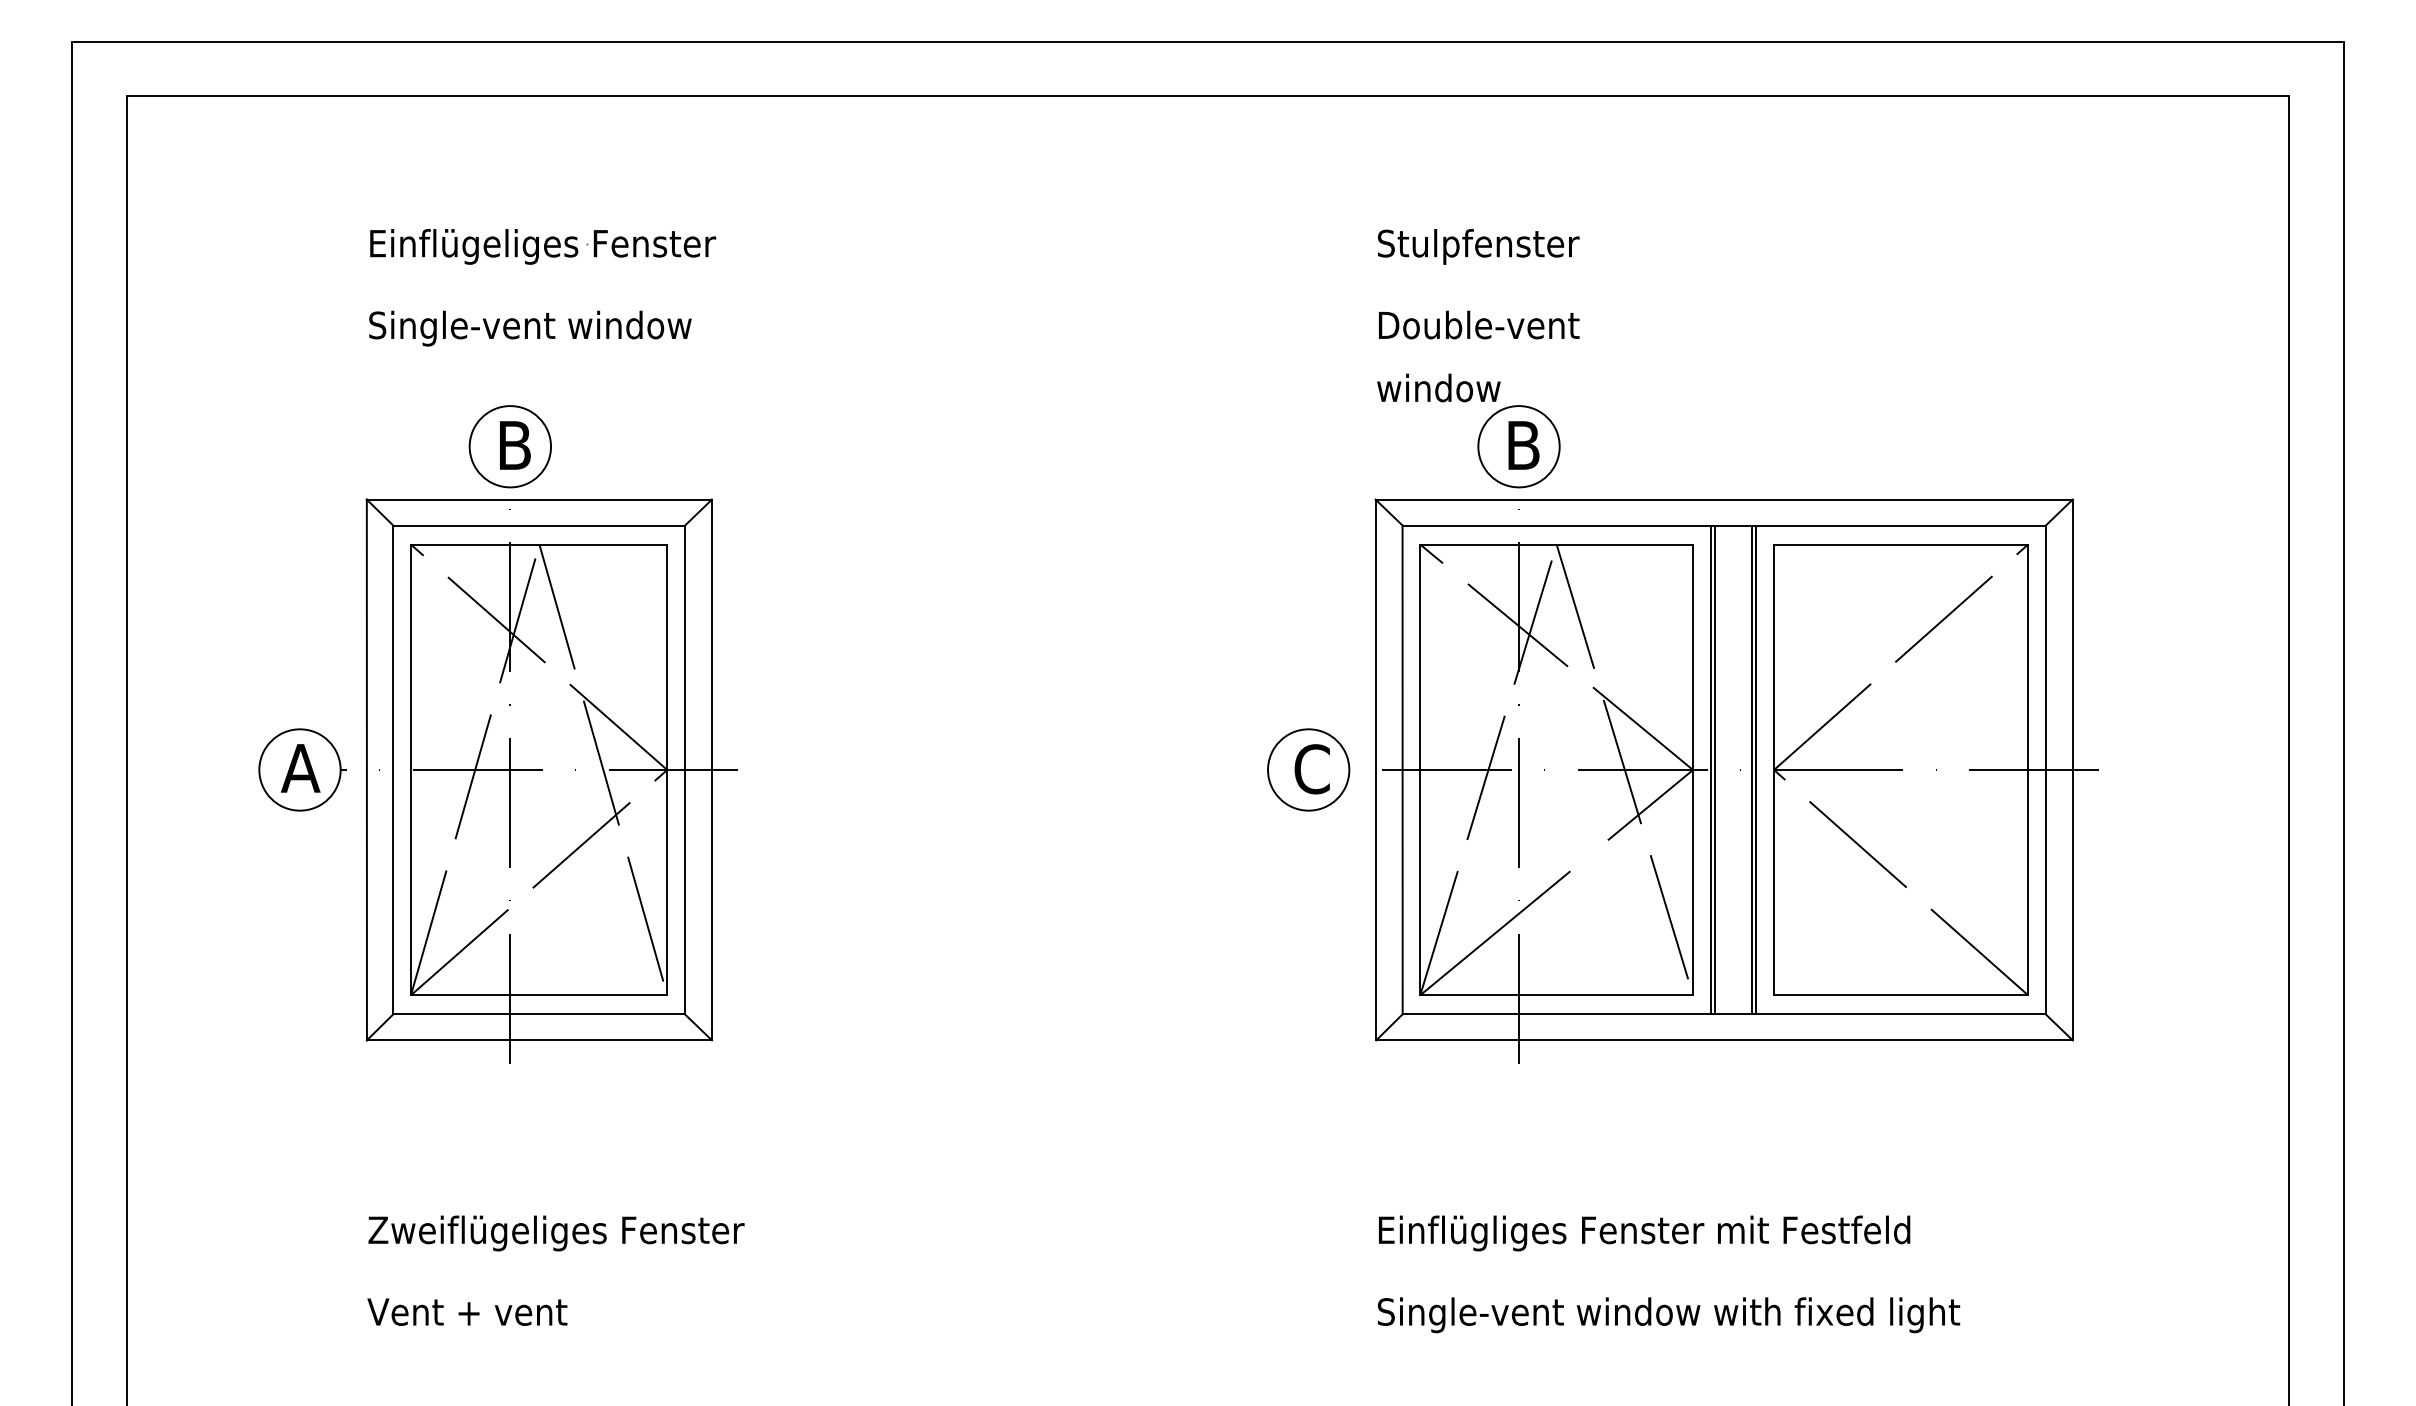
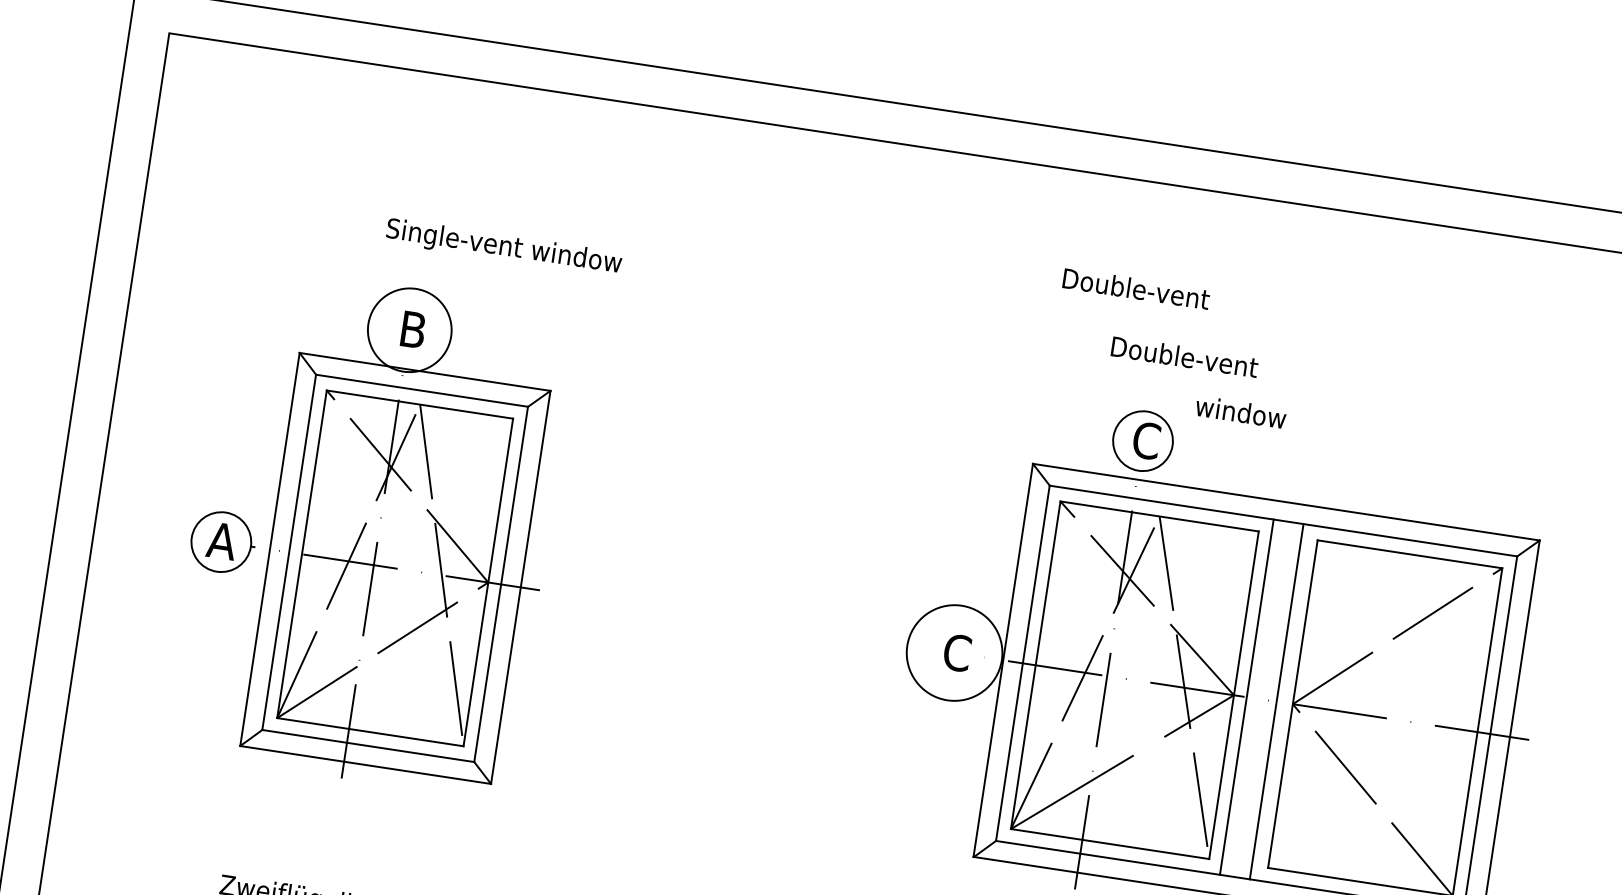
part: (543, 246) -> (455, 188), removed
text: (1478, 246) -> (1135, 291), Stulpfenster -> Double-vent
text: (1479, 324) -> (1185, 356), moved
text: (530, 328) -> (504, 247), moved
text: (1438, 387) -> (1240, 411), moved
text: (1523, 445) -> (1146, 440), B -> C
circle: (510, 446) -> (409, 330), size x1.4
circle: (1308, 769) -> (954, 652), size x1.6
line: (1715, 769) -> (1250, 697), removed
line: (1756, 769) -> (1280, 701), removed

